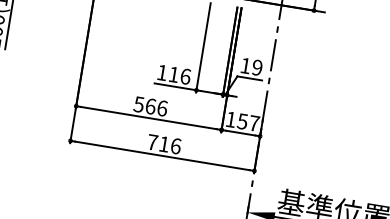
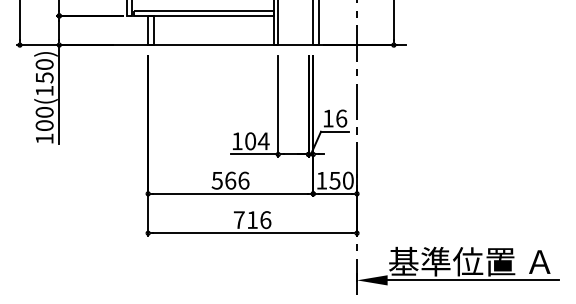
text: (257, 67) -> (341, 118), 19 -> 16
text: (180, 75) -> (257, 141), 116 -> 104
text: (254, 123) -> (348, 180), 157 -> 150

